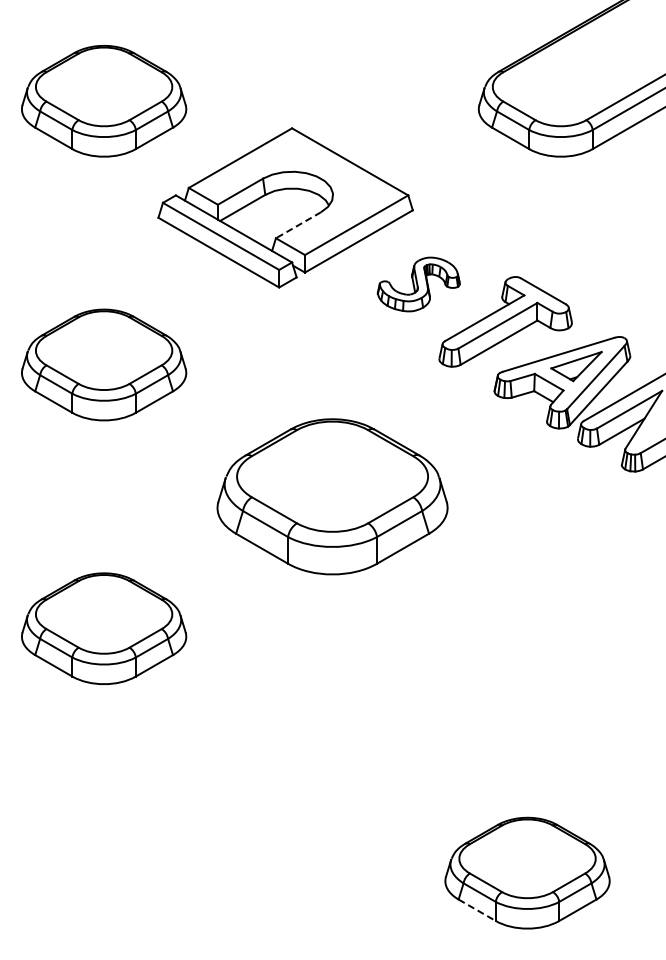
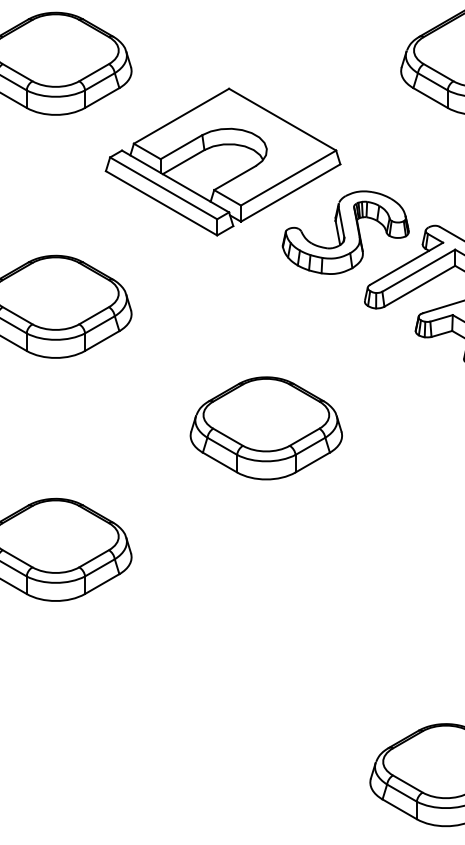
line: (298, 225) -> (235, 178), dashed -> solid
part: (418, 284) -> (345, 232), size x1.67
part: (332, 496) -> (266, 428), size x0.71
line: (477, 910) -> (399, 809), dashed -> solid

